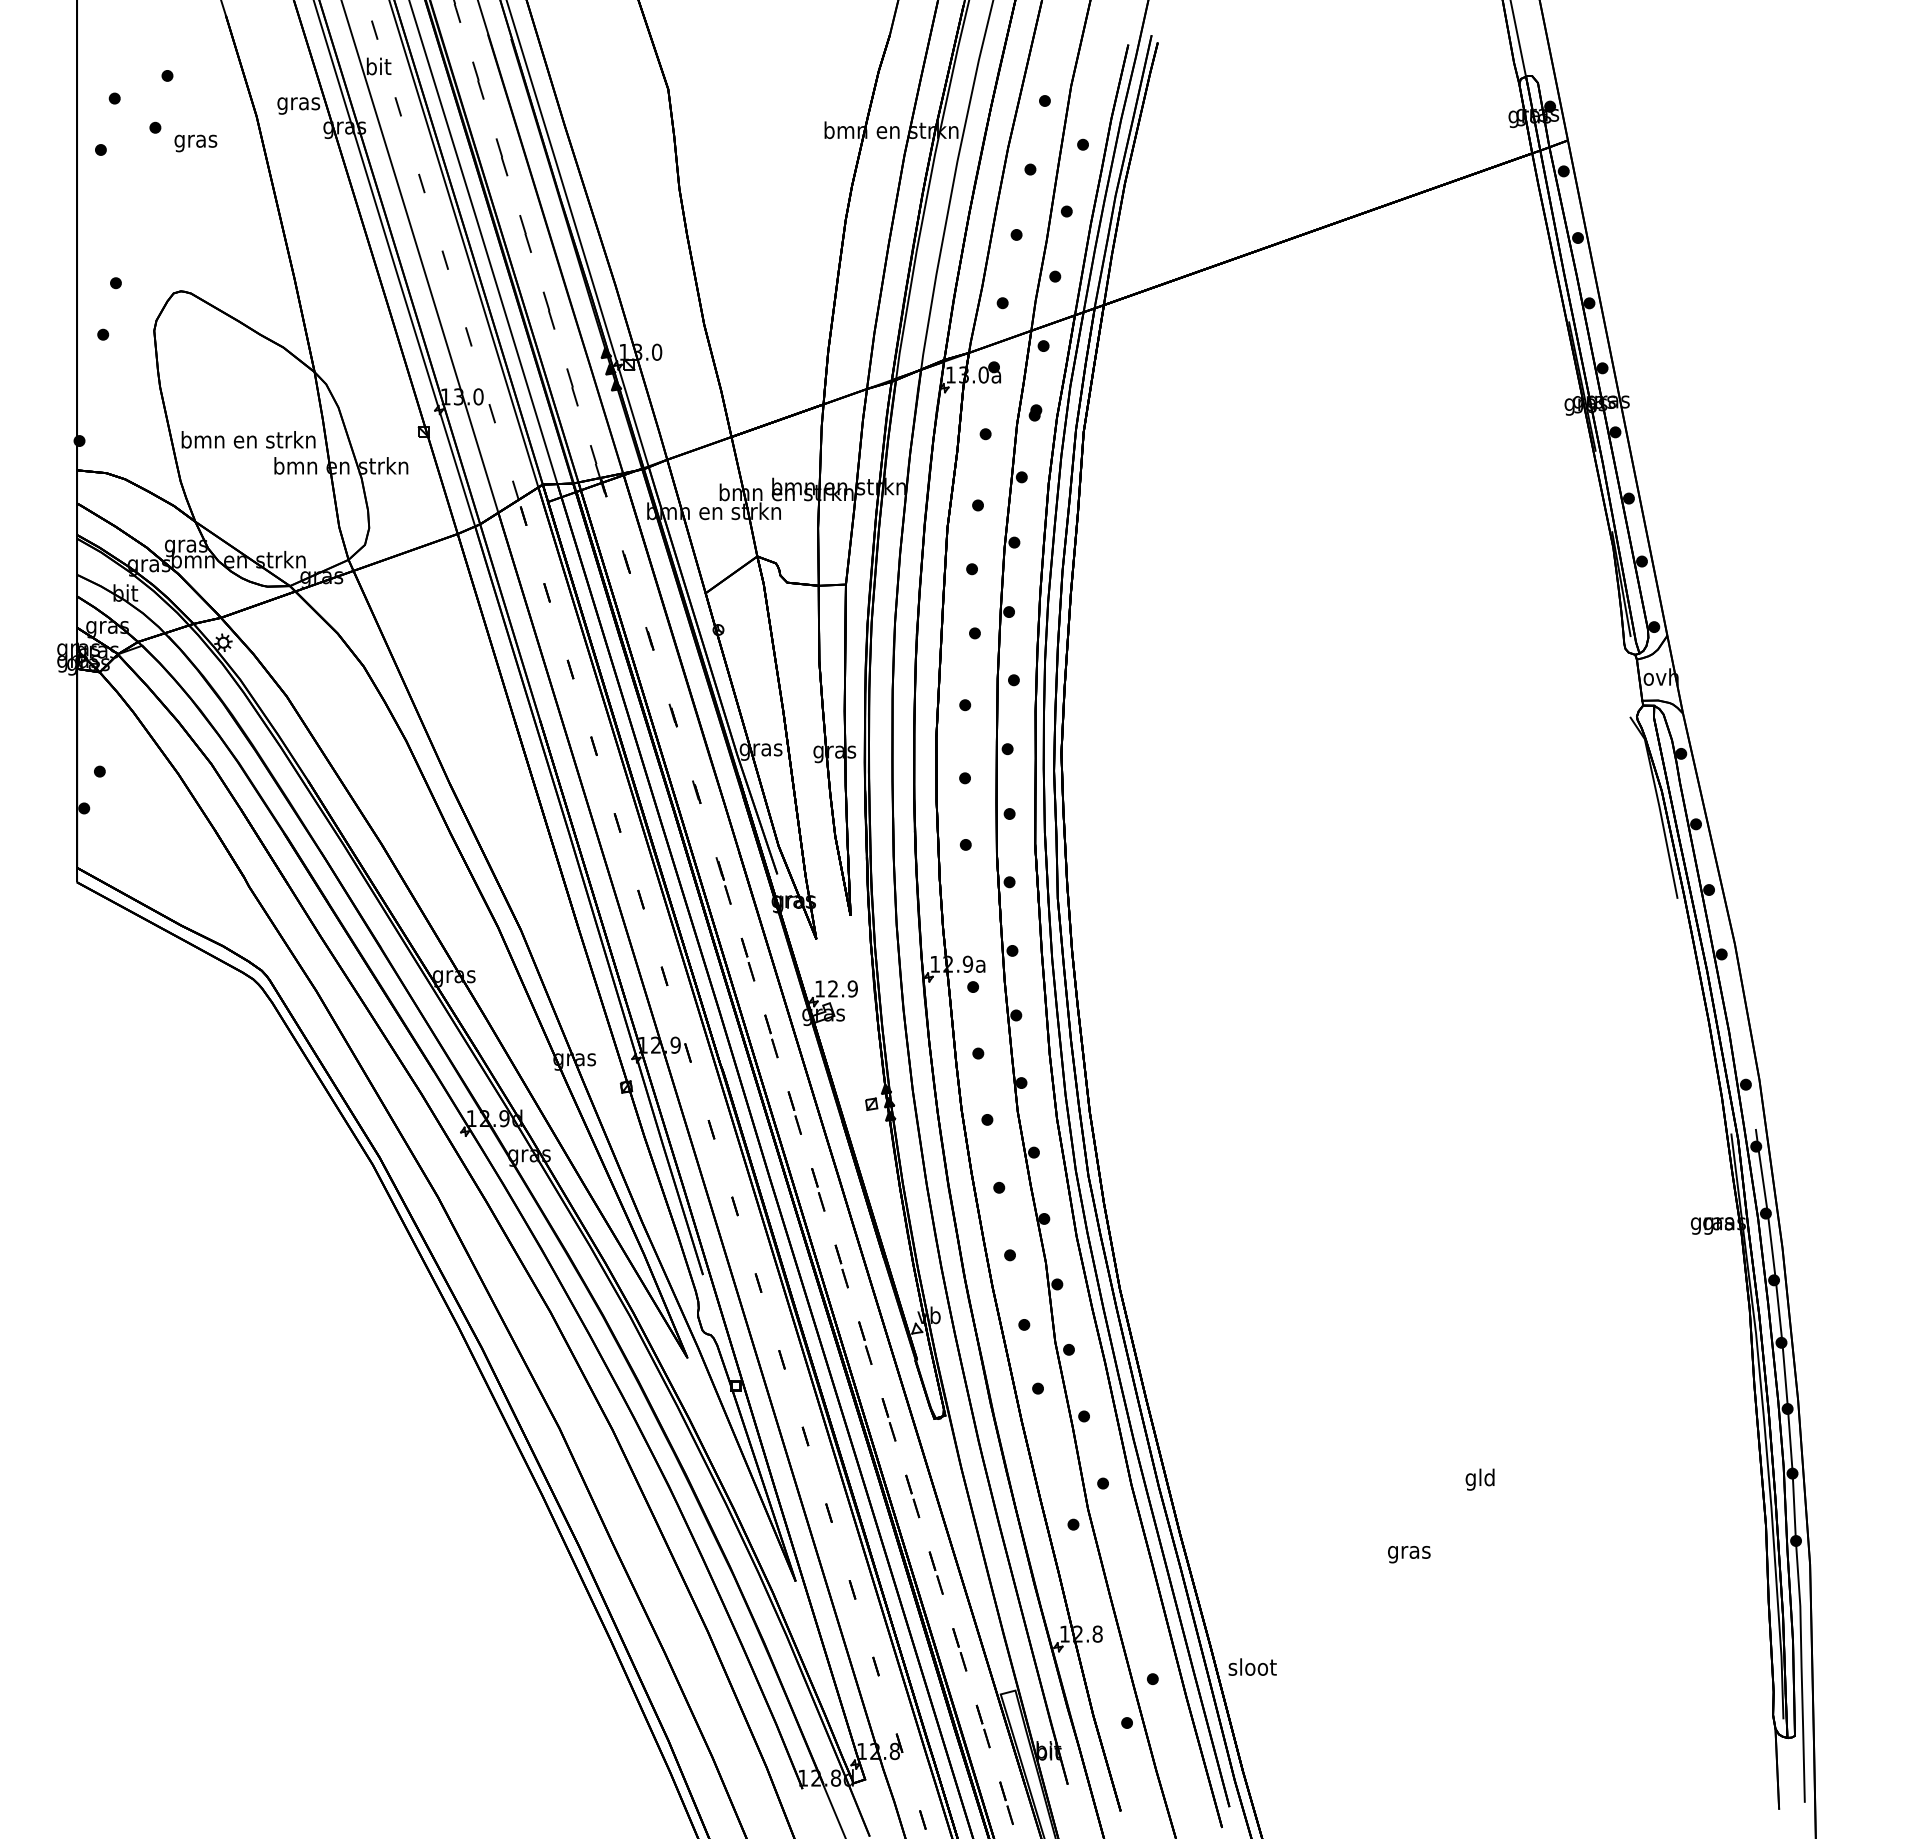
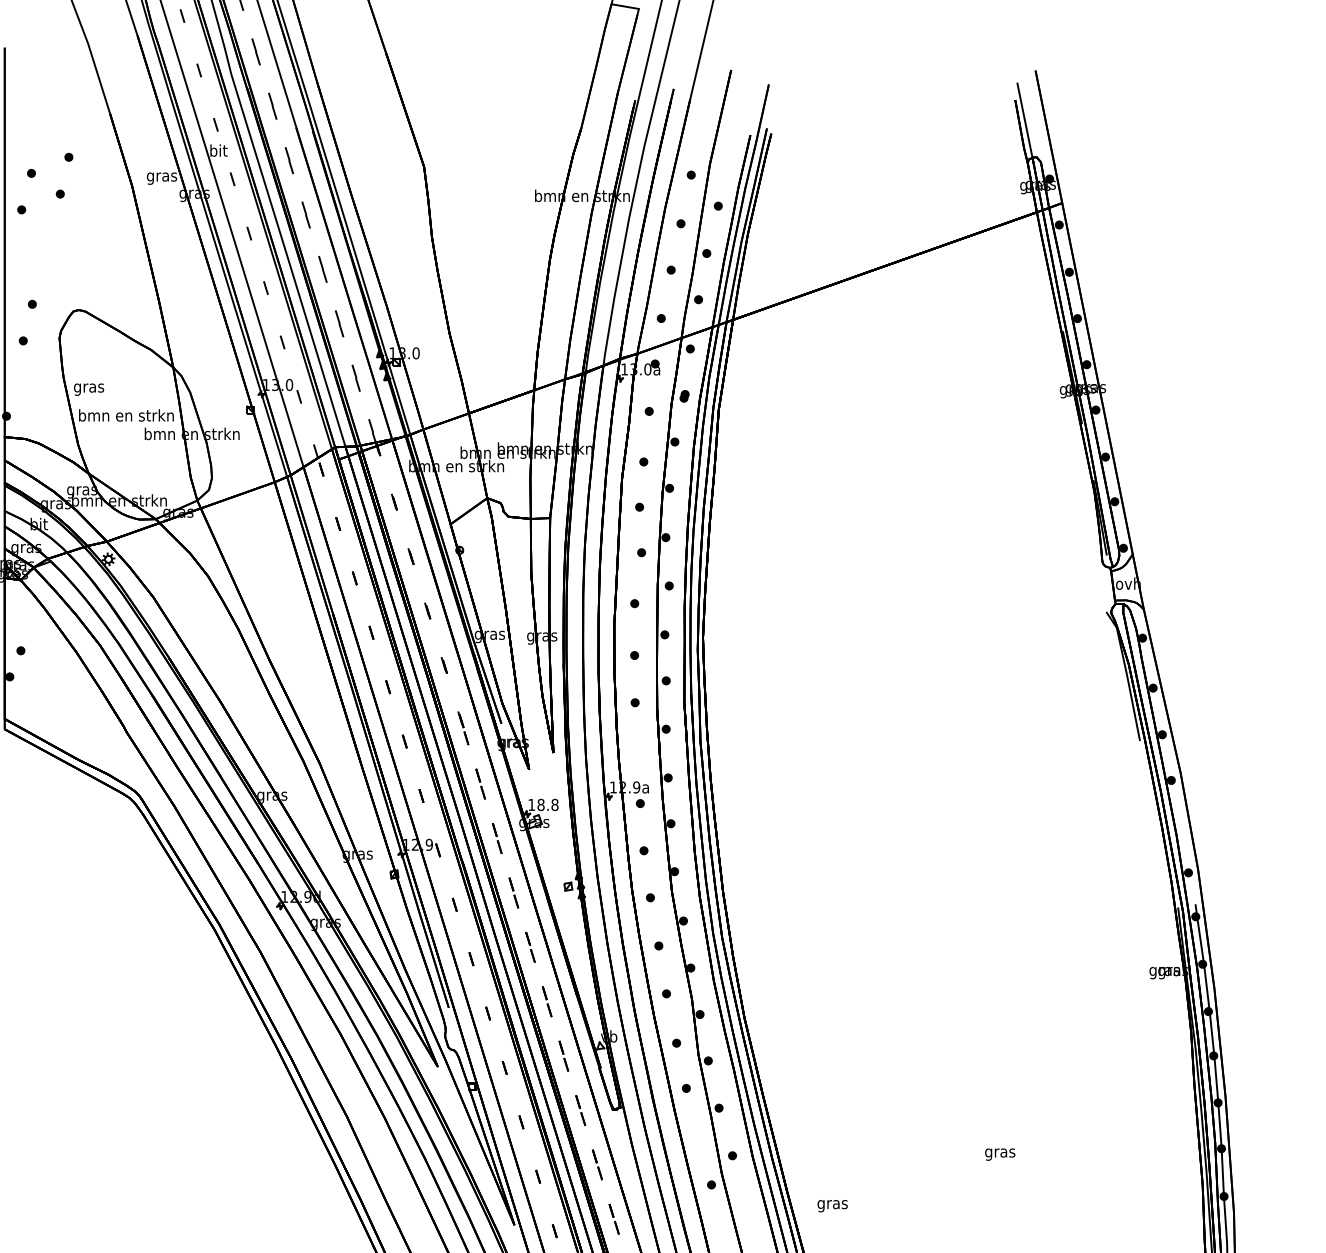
text: (195, 143) -> (88, 389), moved
text: (842, 988) -> (547, 804), 12.9 -> 18.8
text: (1480, 1479) -> (1000, 1152), gld -> gras
text: (1409, 1554) -> (832, 1206), moved

